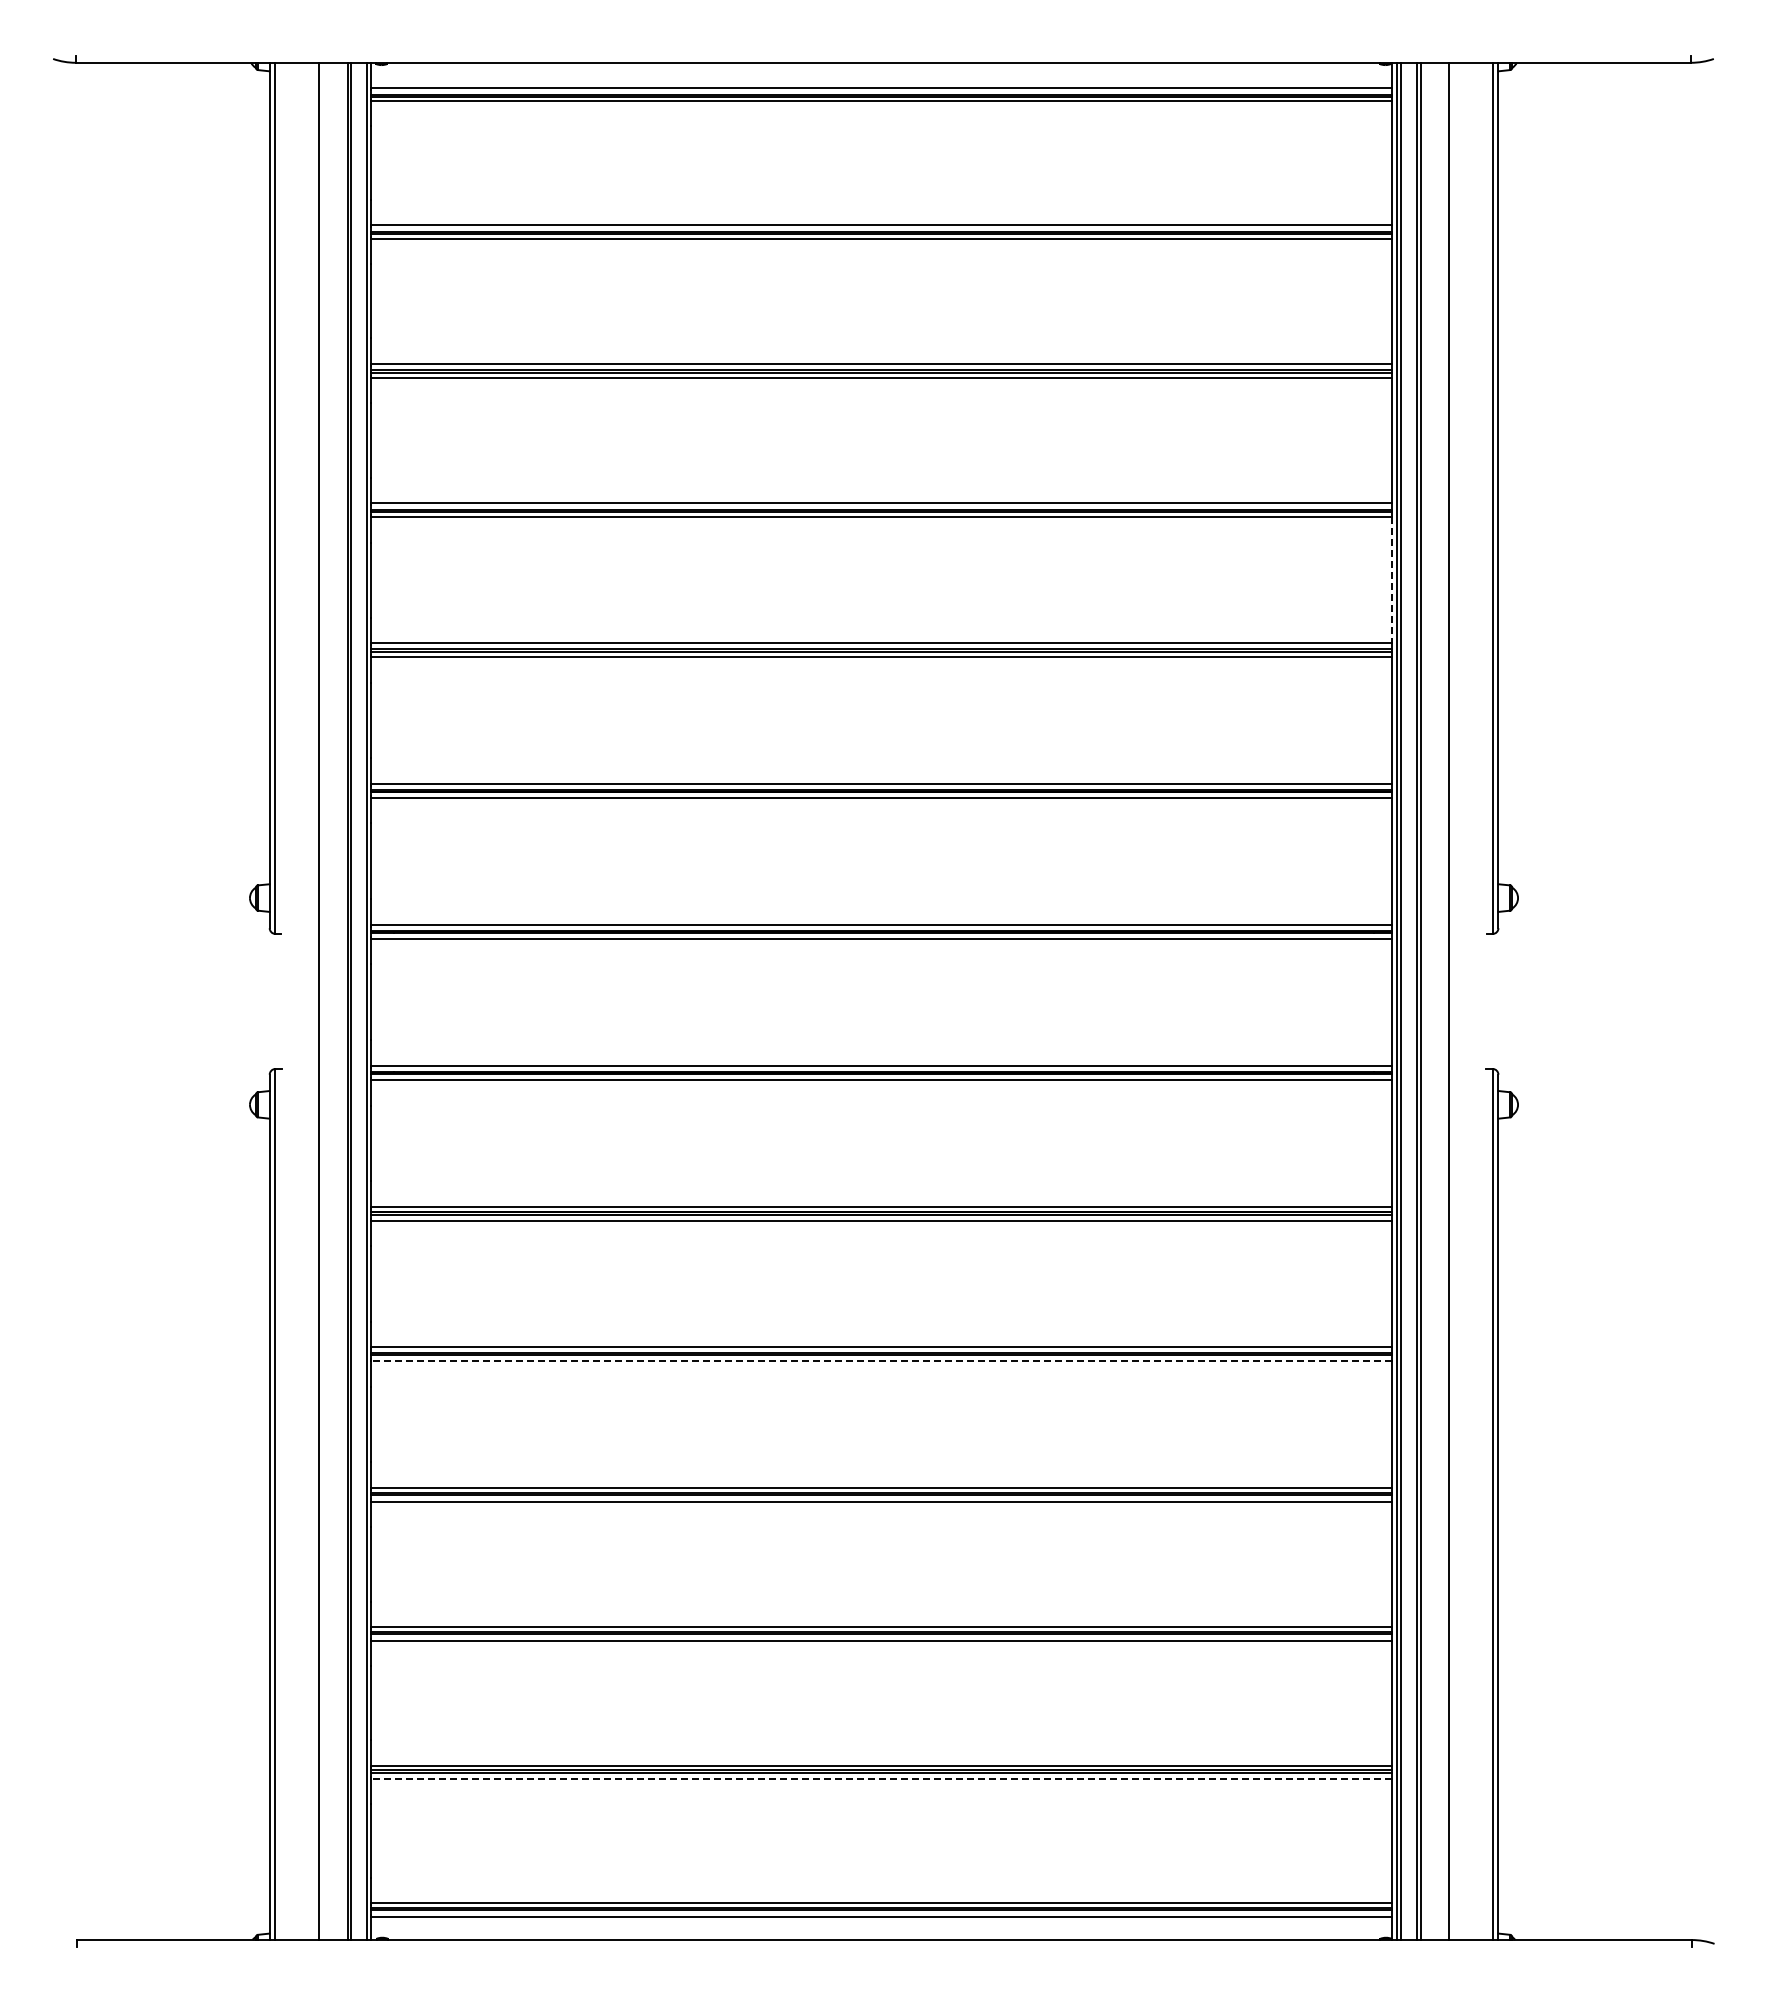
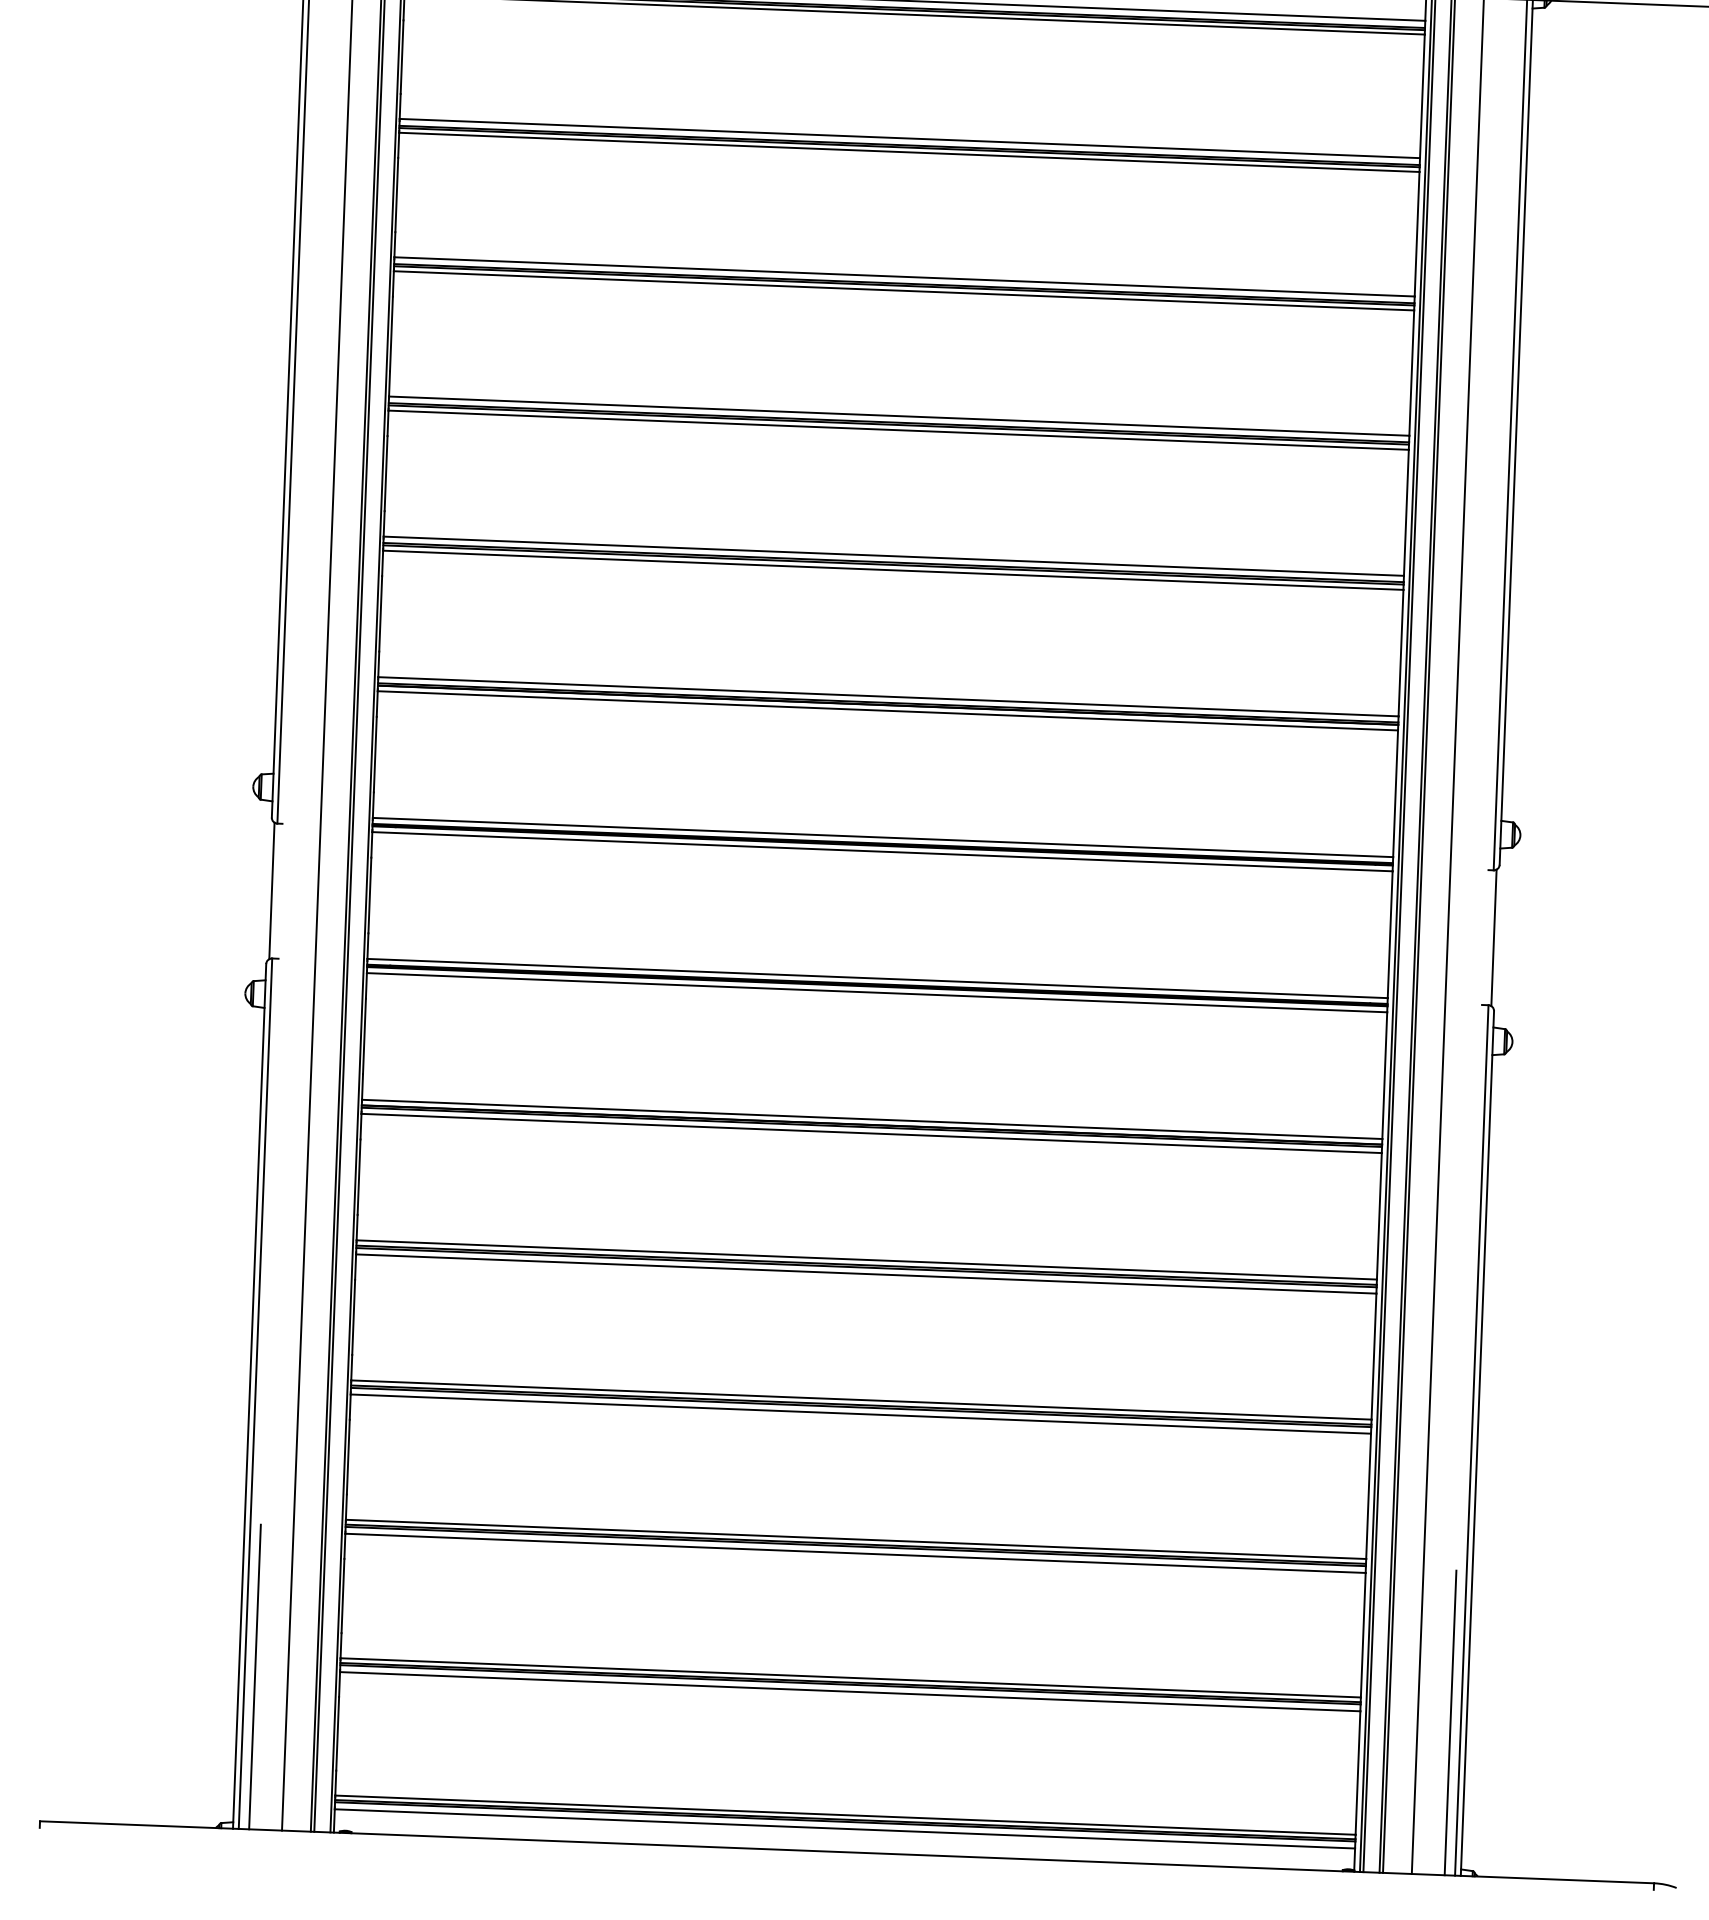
line: (1391, 580) -> (1406, 513), dashed -> solid
line: (272, 1001) -> (271, 890), added
line: (1495, 1001) -> (1493, 937), added
line: (881, 1361) -> (866, 1274), dashed -> solid
line: (881, 1779) -> (850, 1691), dashed -> solid
line: (285, 1787) -> (254, 1676), added
line: (1482, 1787) -> (1450, 1722), added

